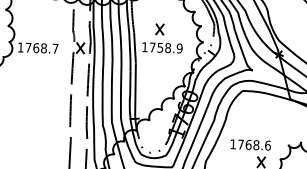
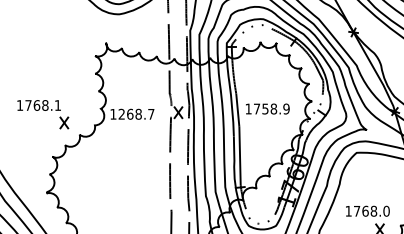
part: (160, 28) -> (264, 88), removed
text: (28, 47) -> (121, 113), 1768.7 -> 1268.7
text: (267, 144) -> (386, 210), 1768.6 -> 1768.0

